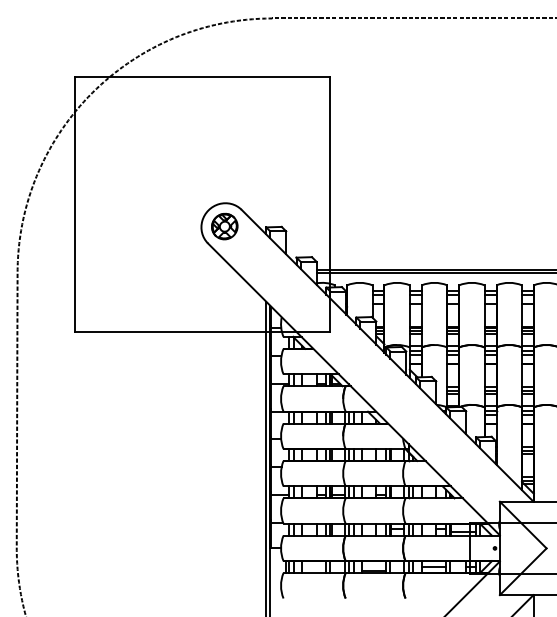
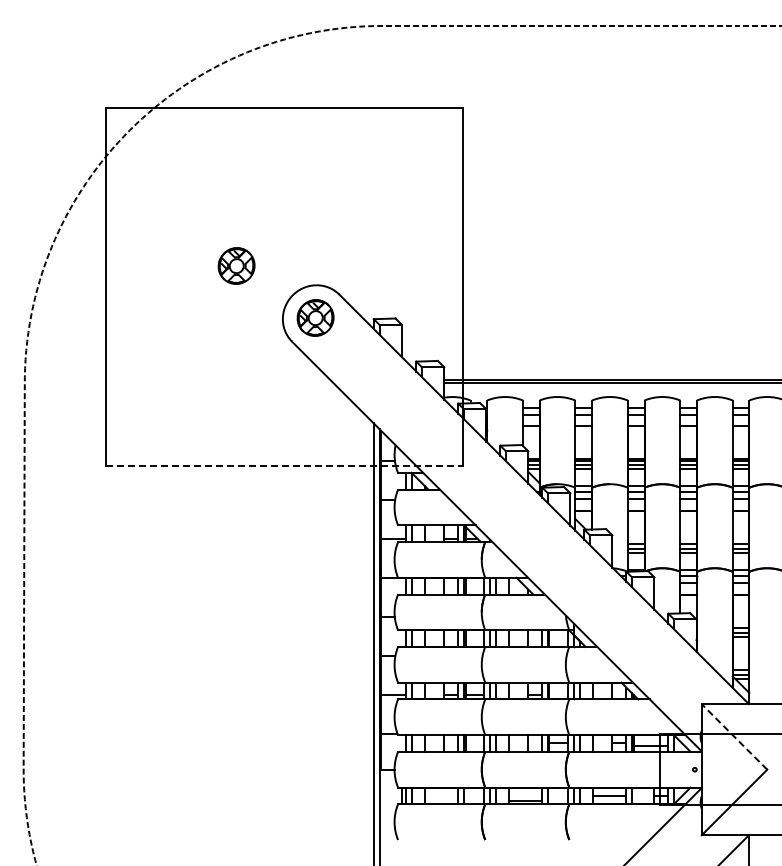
part: (168, 189) -> (236, 265), added
line: (202, 331) -> (284, 465), solid -> dashed
line: (523, 524) -> (734, 736), solid -> dashed

